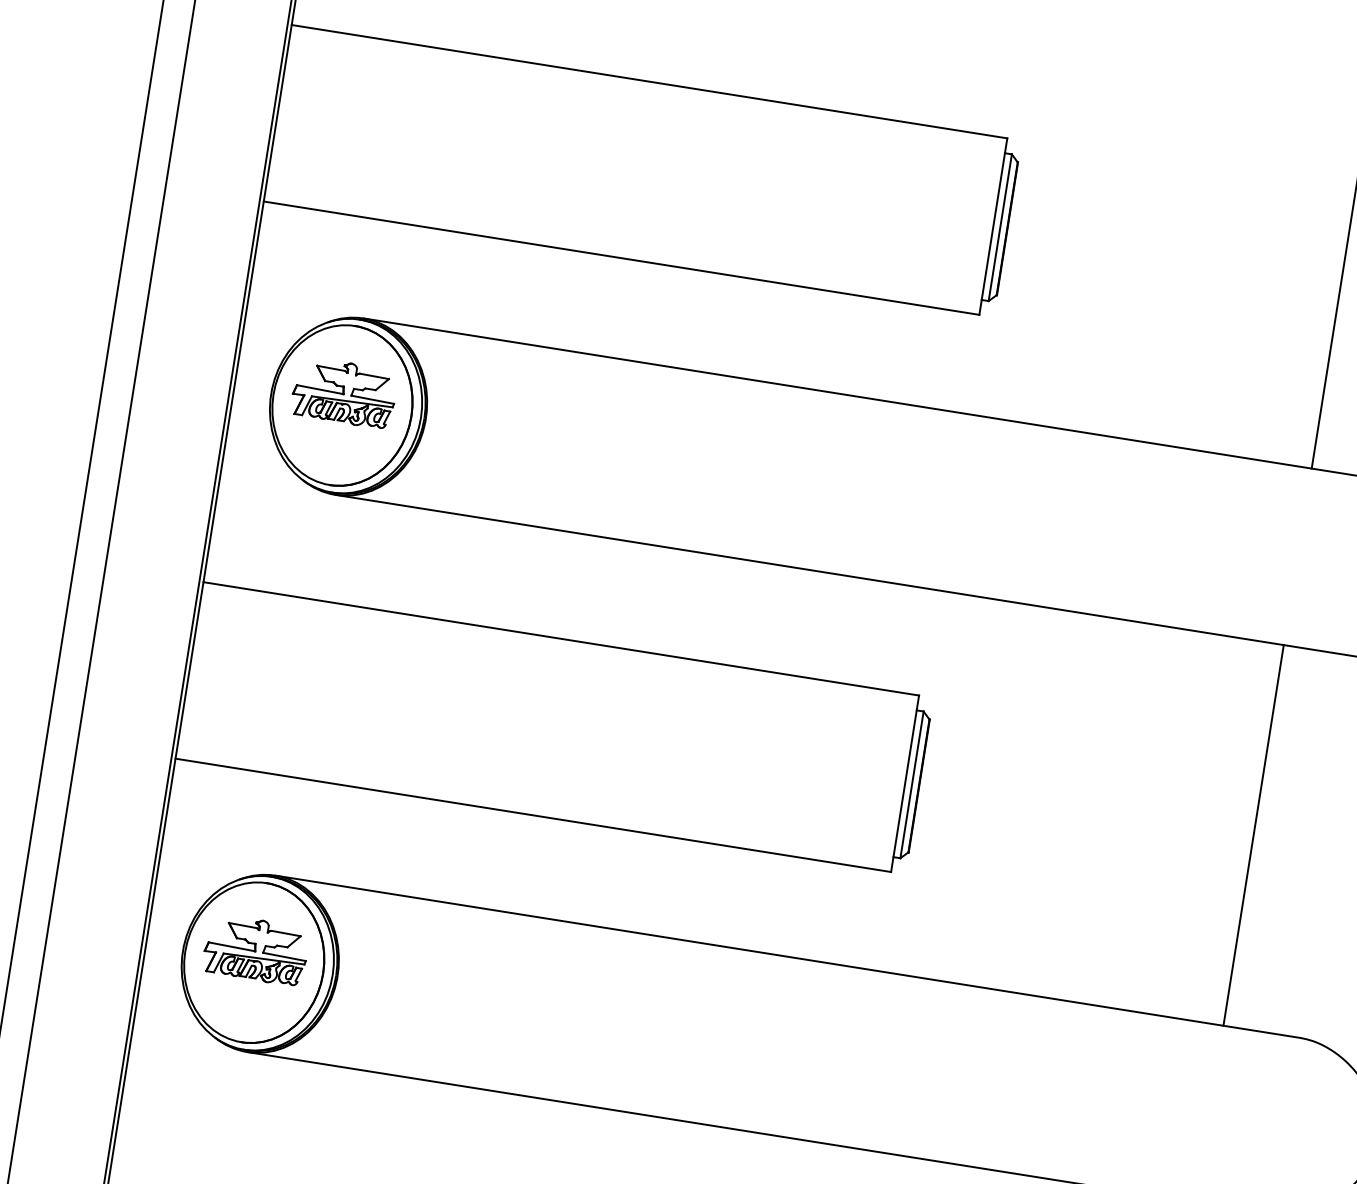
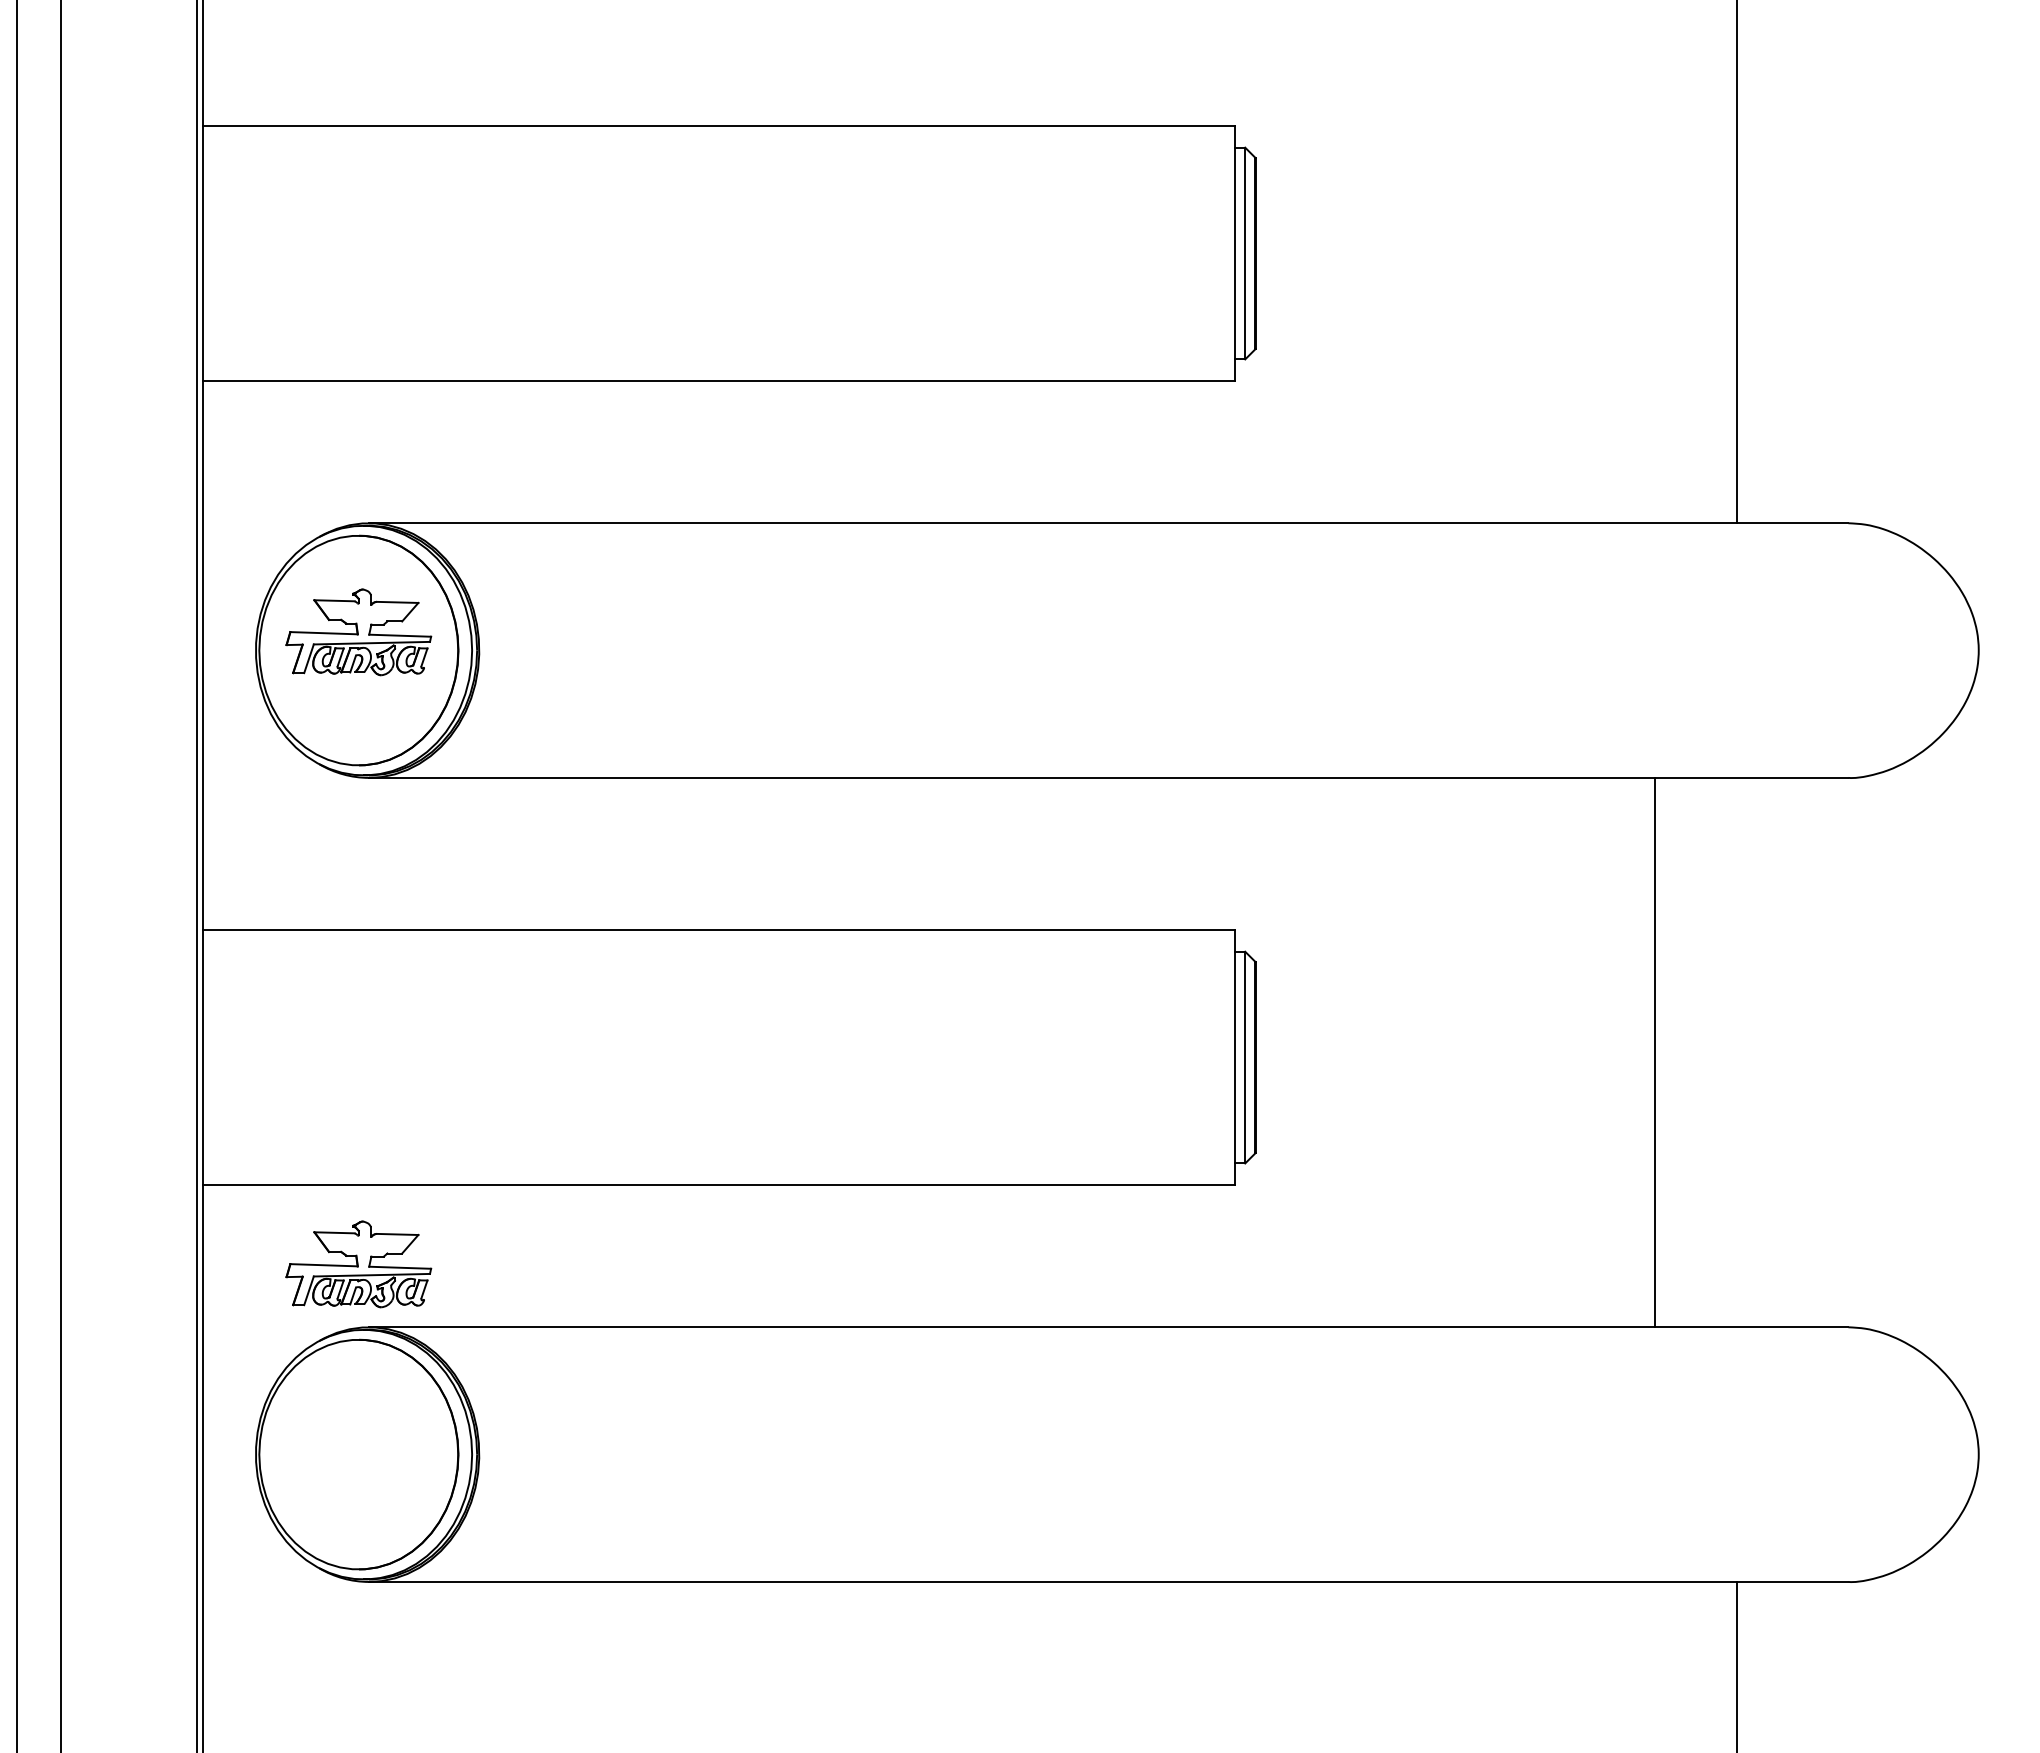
line: (1253, 835) -> (1655, 1052), moved
part: (255, 950) -> (358, 1264), moved

